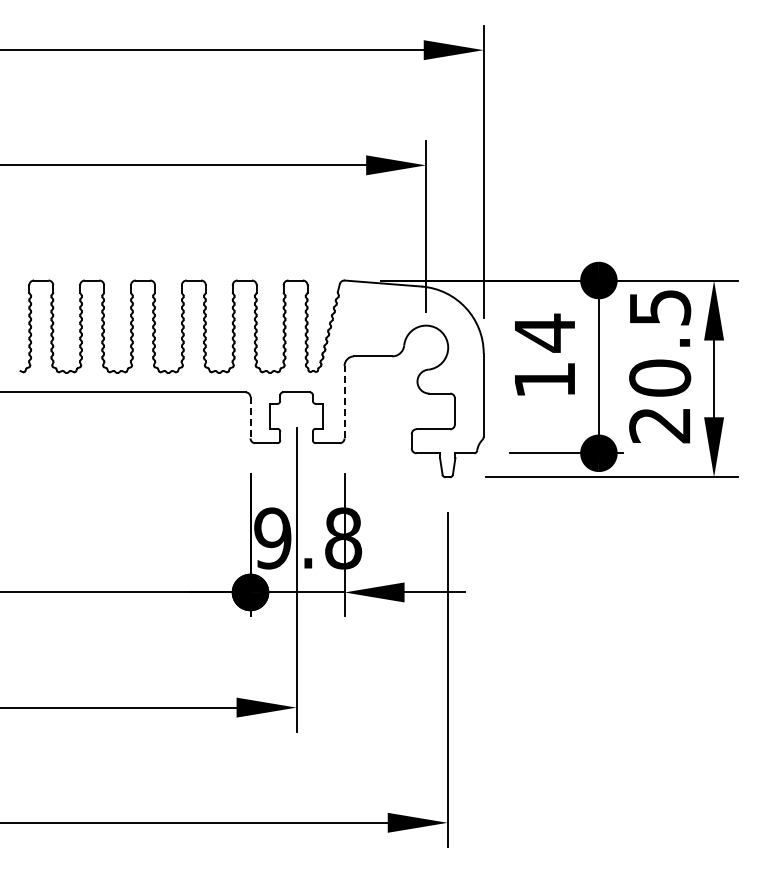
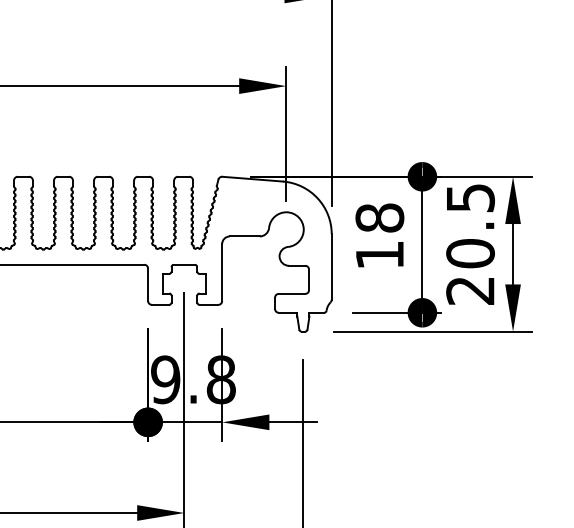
text: (544, 332) -> (379, 217), 14 -> 18
line: (344, 401) -> (222, 272), dashed -> solid
line: (250, 417) -> (148, 284), dashed -> solid

